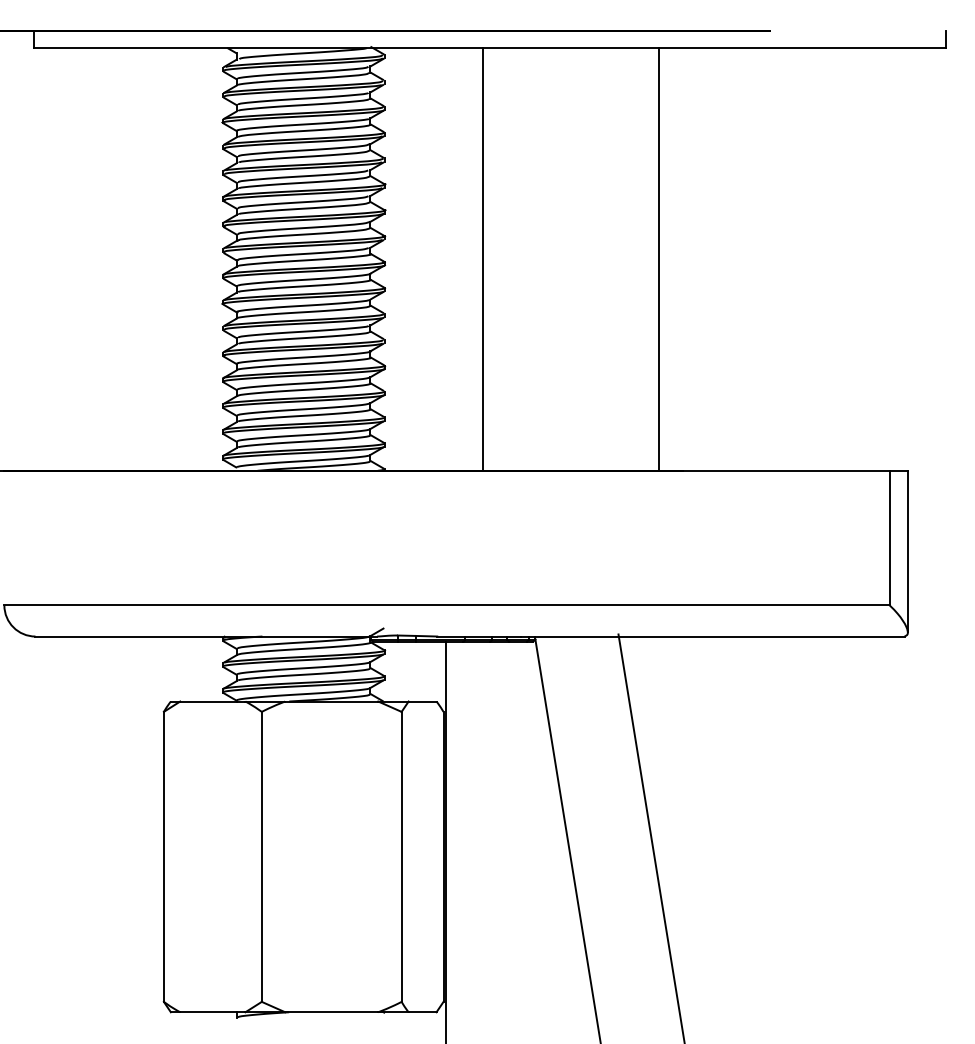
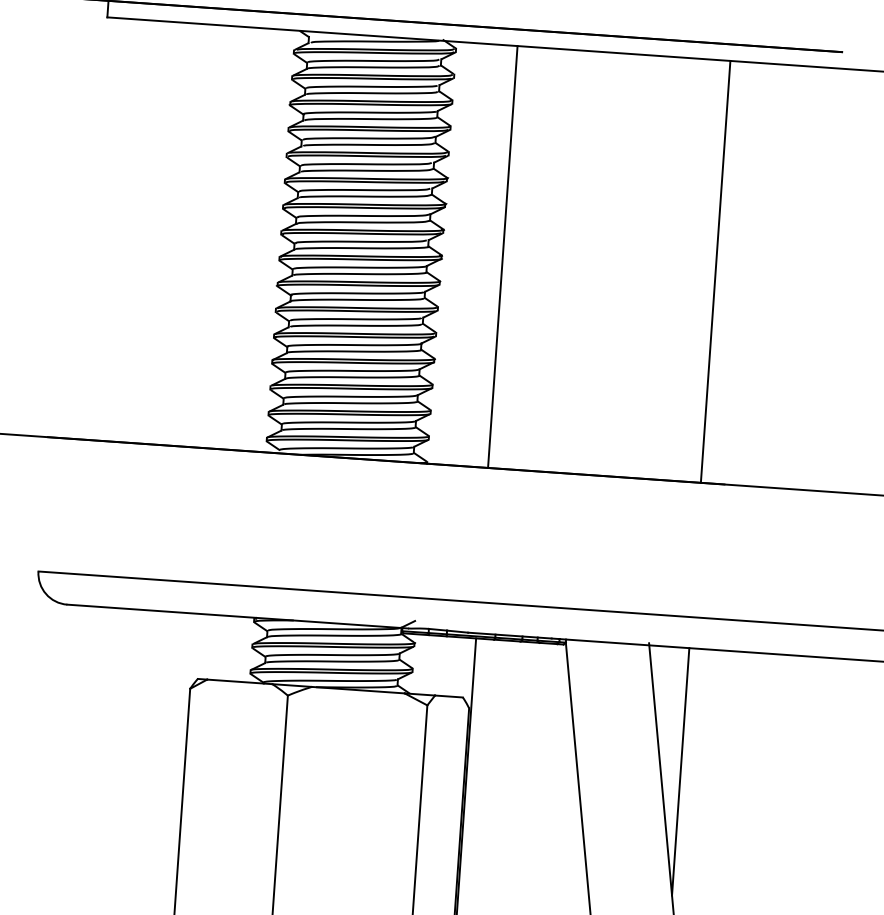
line: (482, 258) -> (502, 256), moved
line: (658, 760) -> (680, 771), added

